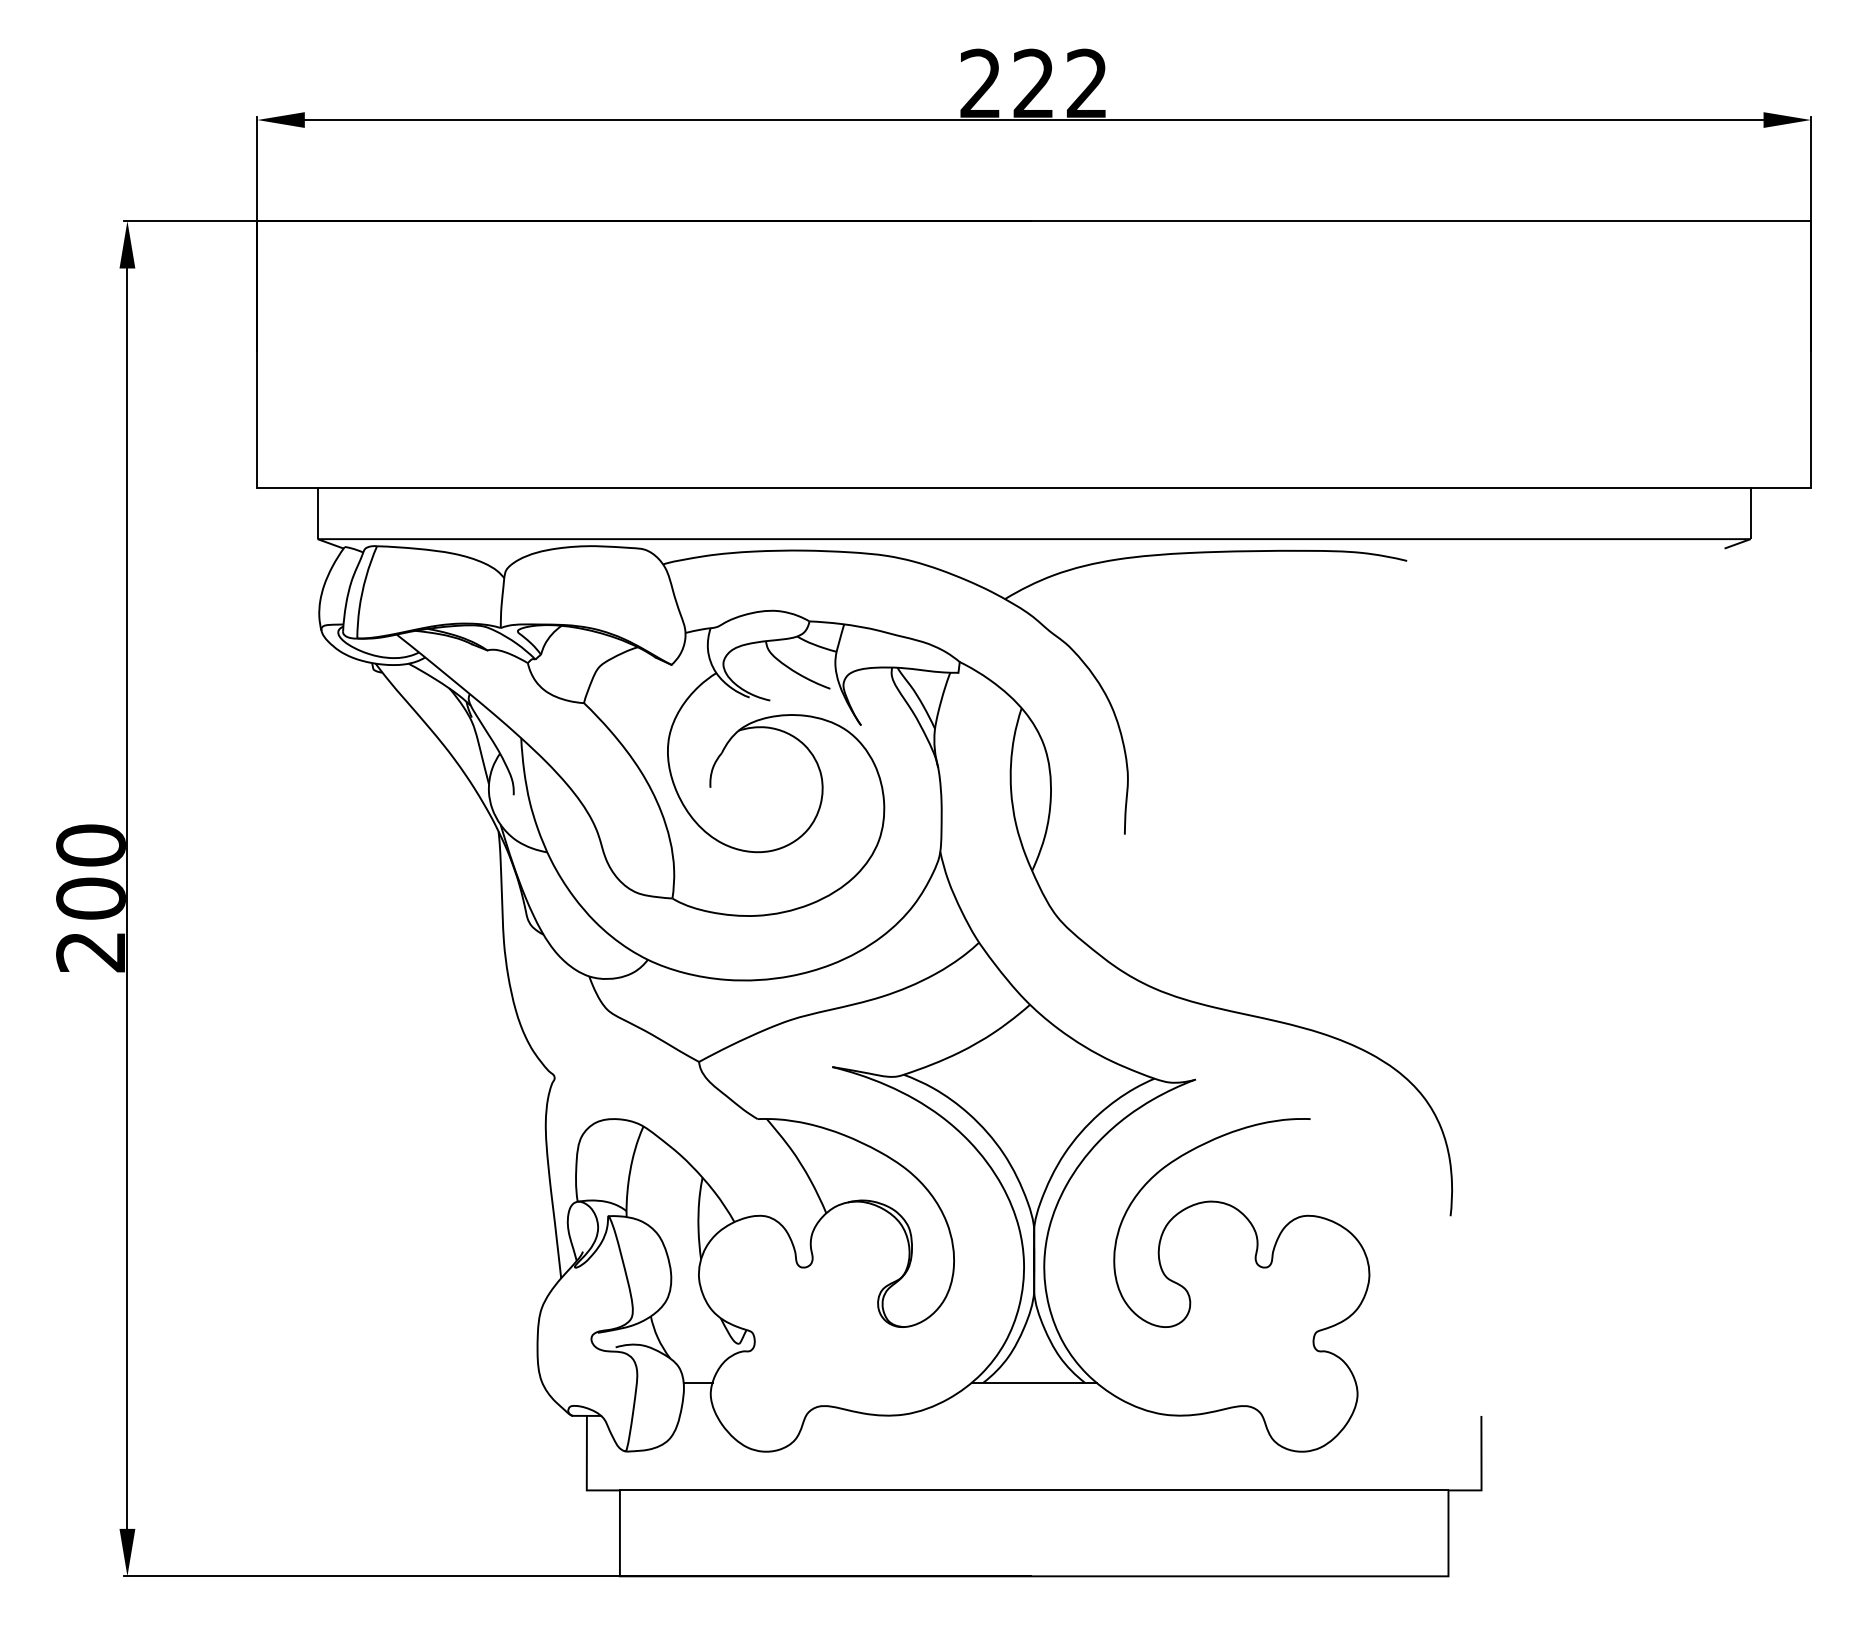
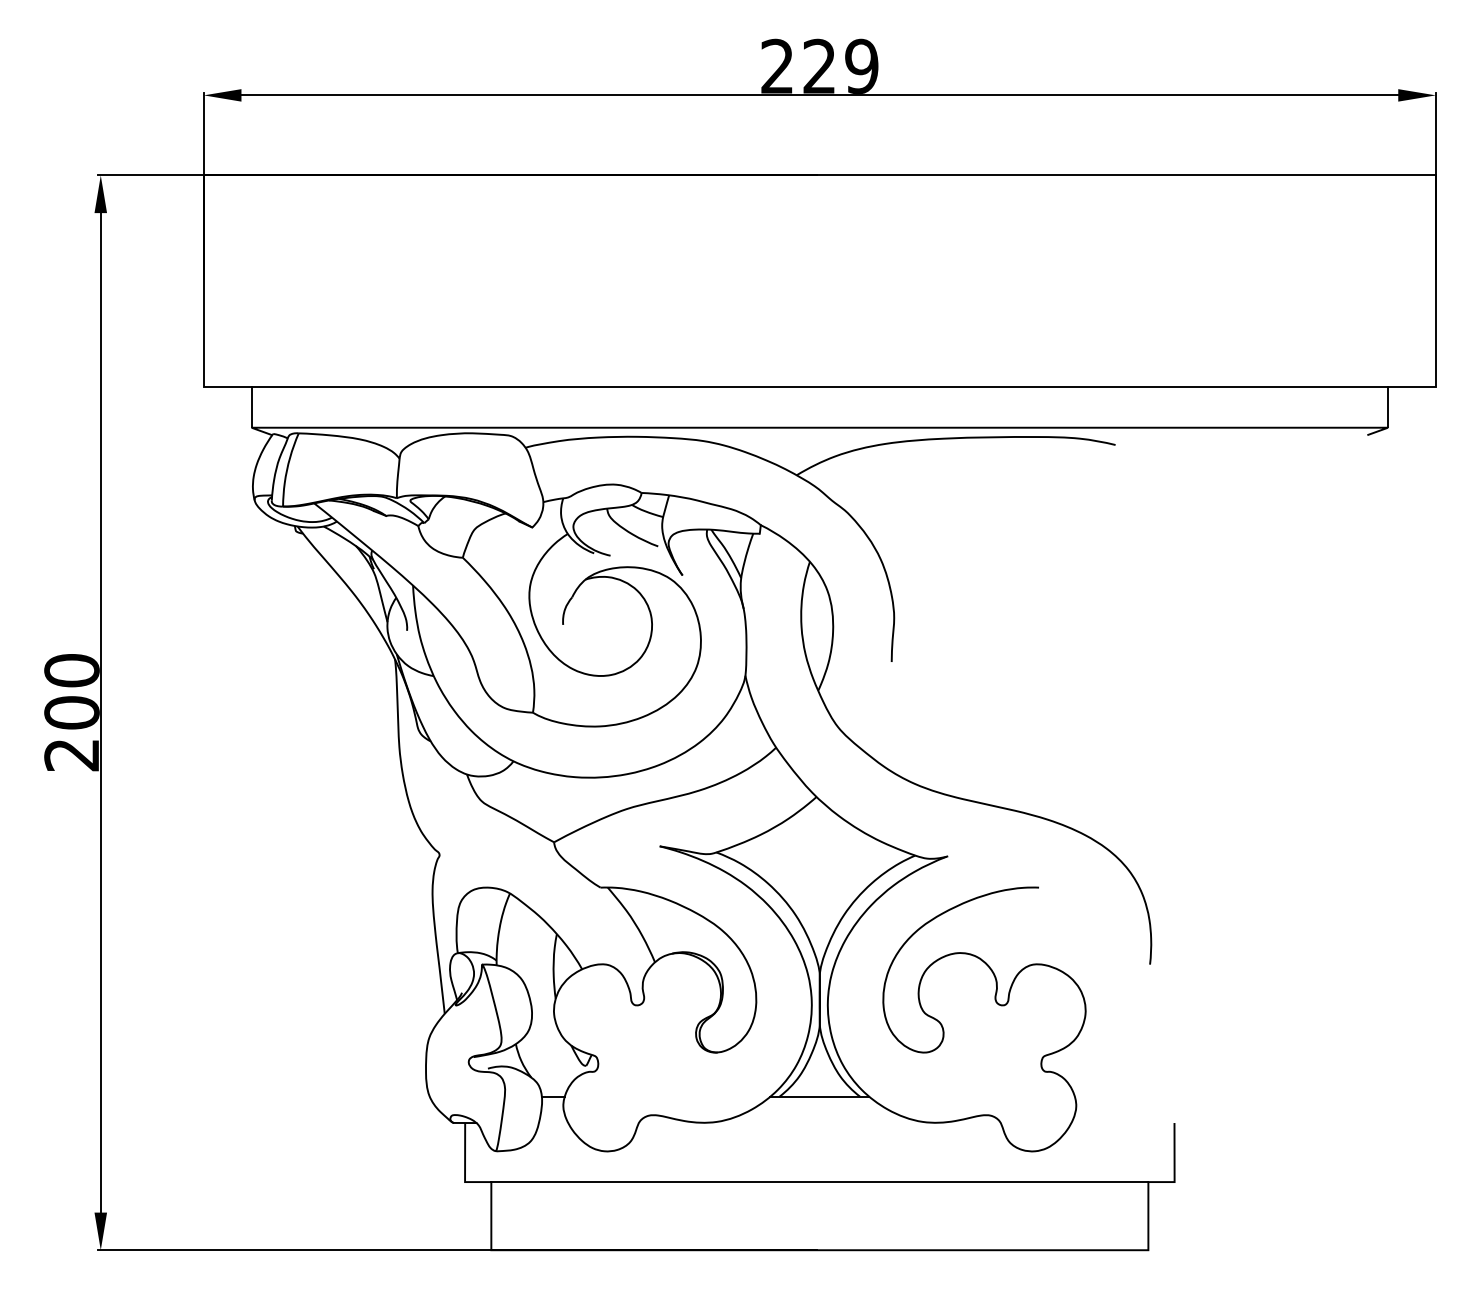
text: (1087, 83) -> (862, 66), 222 -> 229

